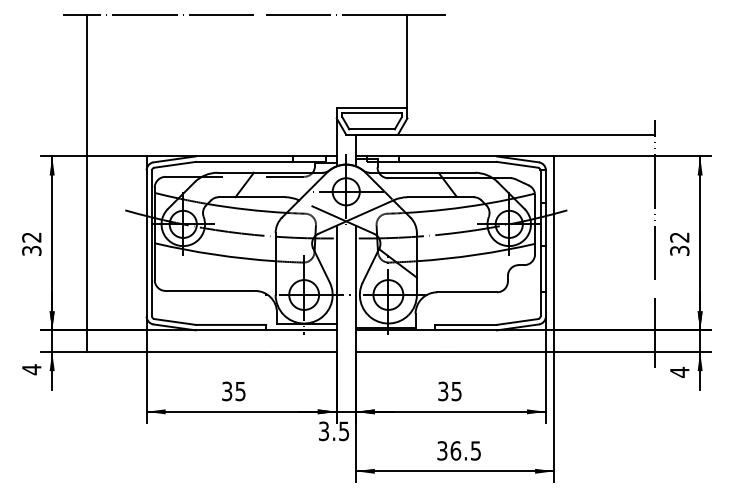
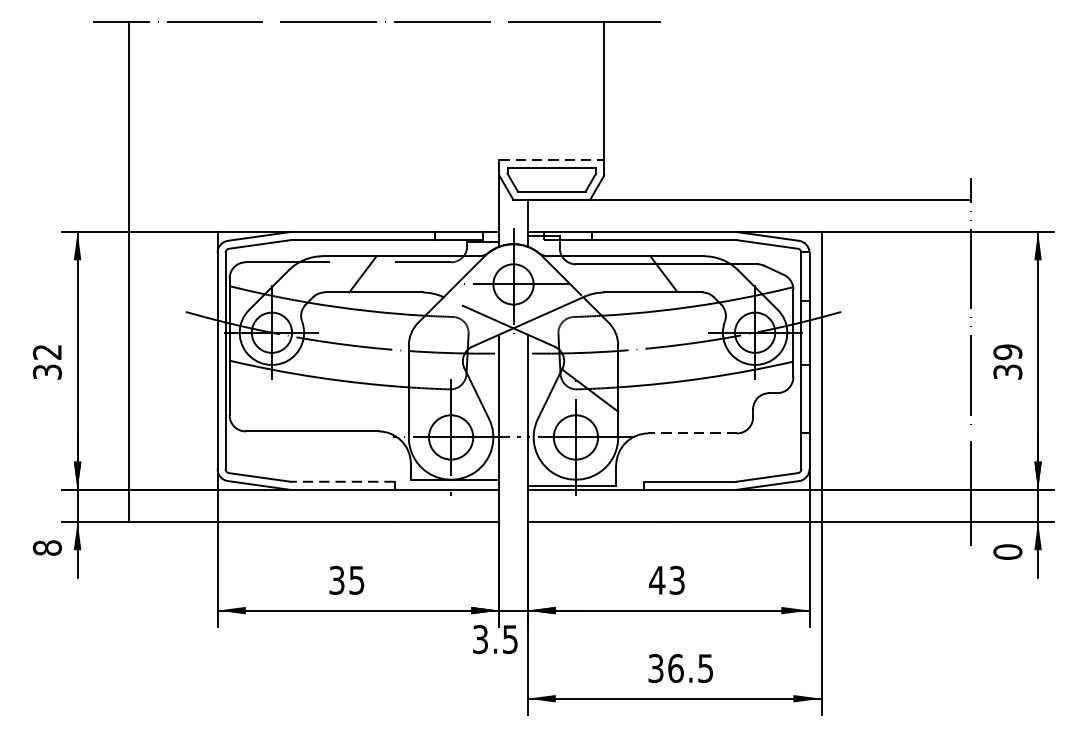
line: (372, 107) -> (552, 159), solid -> dashed
text: (679, 237) -> (1007, 352), 32 -> 39
line: (467, 292) -> (693, 433), solid -> dashed
line: (230, 324) -> (341, 481), solid -> dashed
text: (31, 369) -> (46, 547), 4 -> 8
text: (679, 371) -> (1007, 550), 4 -> 0
text: (449, 391) -> (666, 580), 35 -> 43

